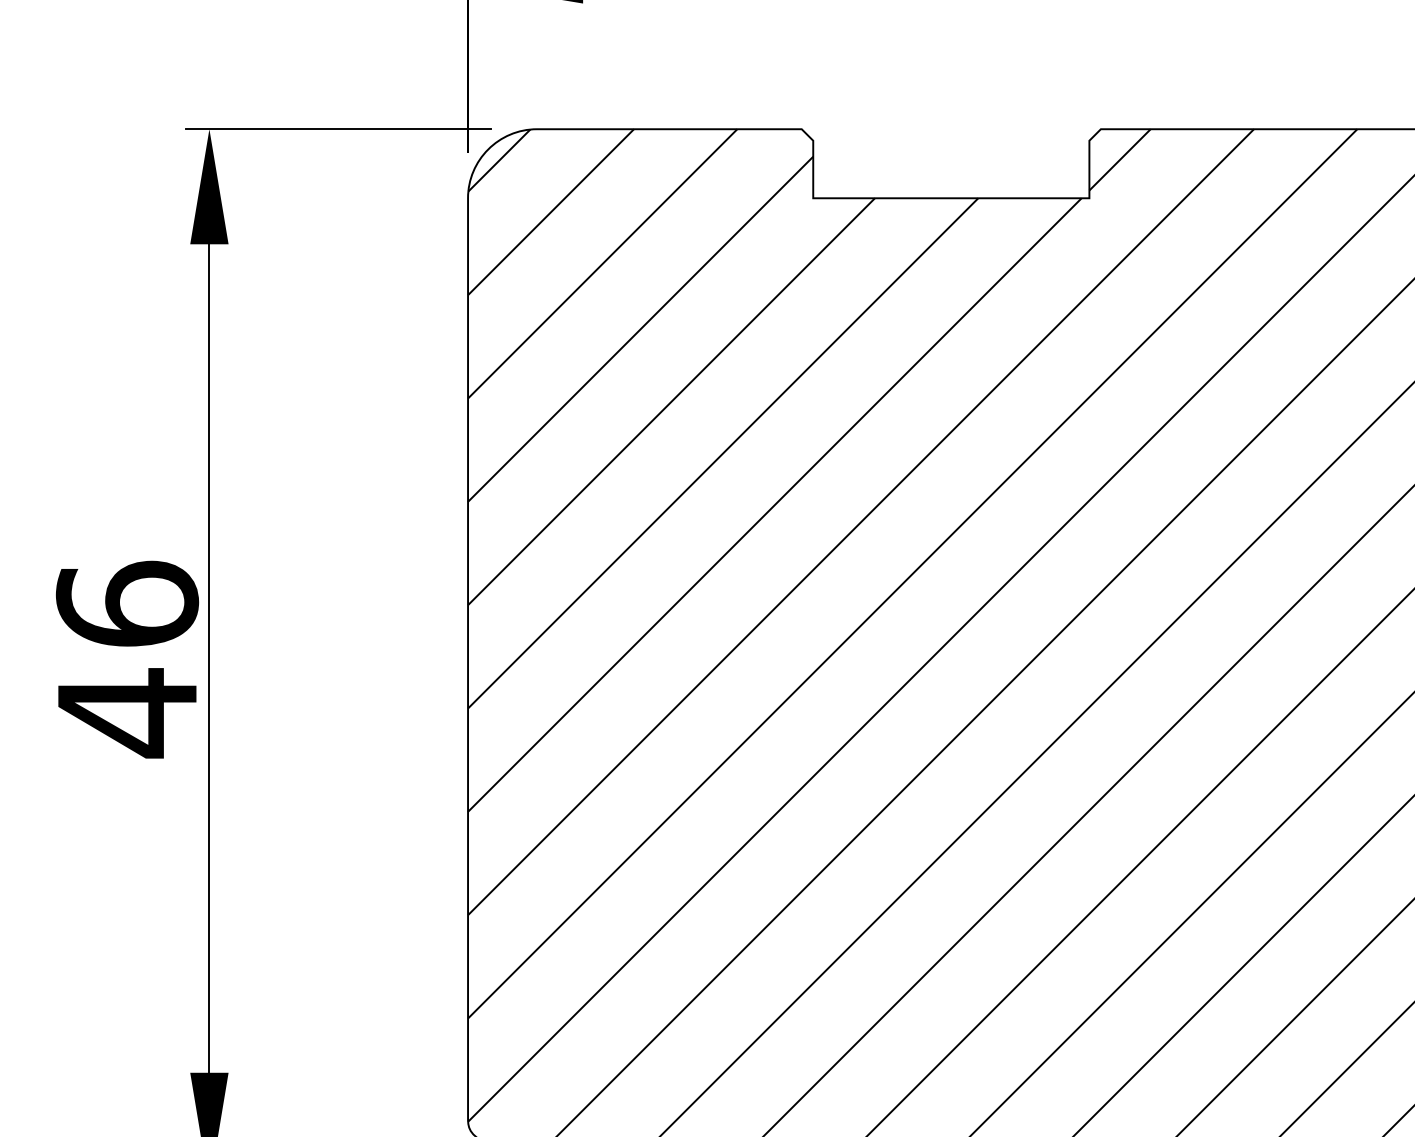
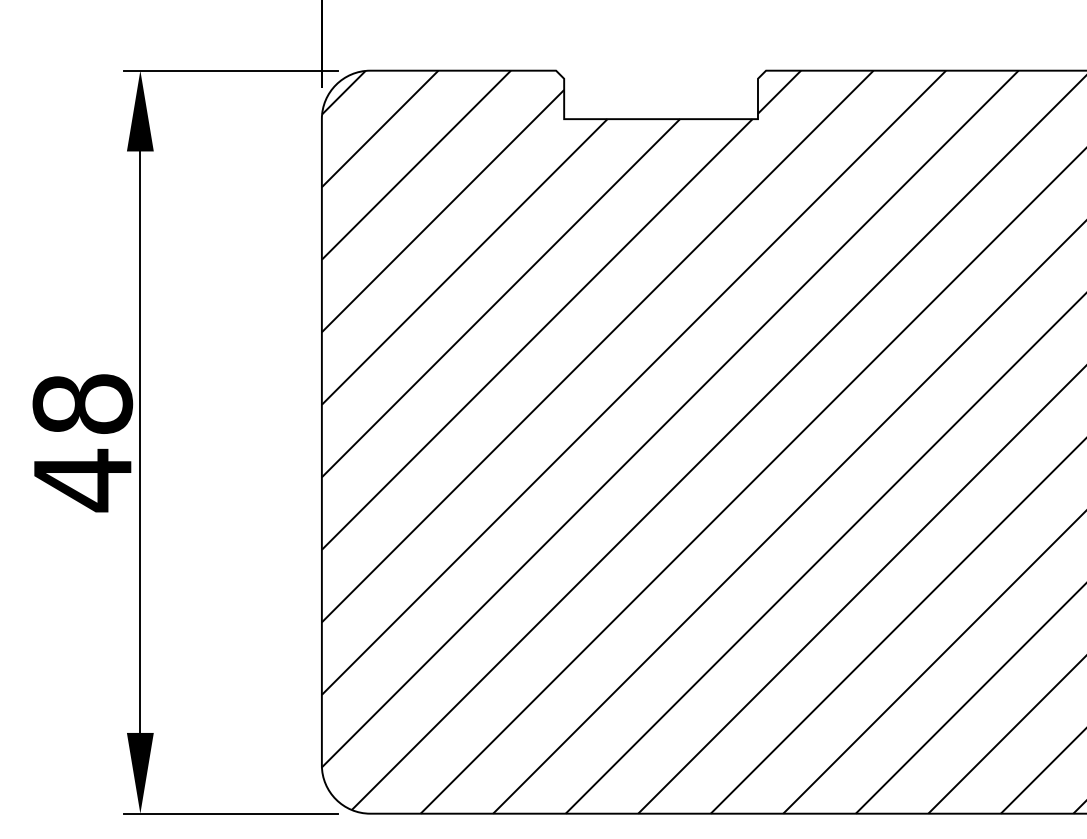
text: (126, 603) -> (82, 403), 46 -> 48

